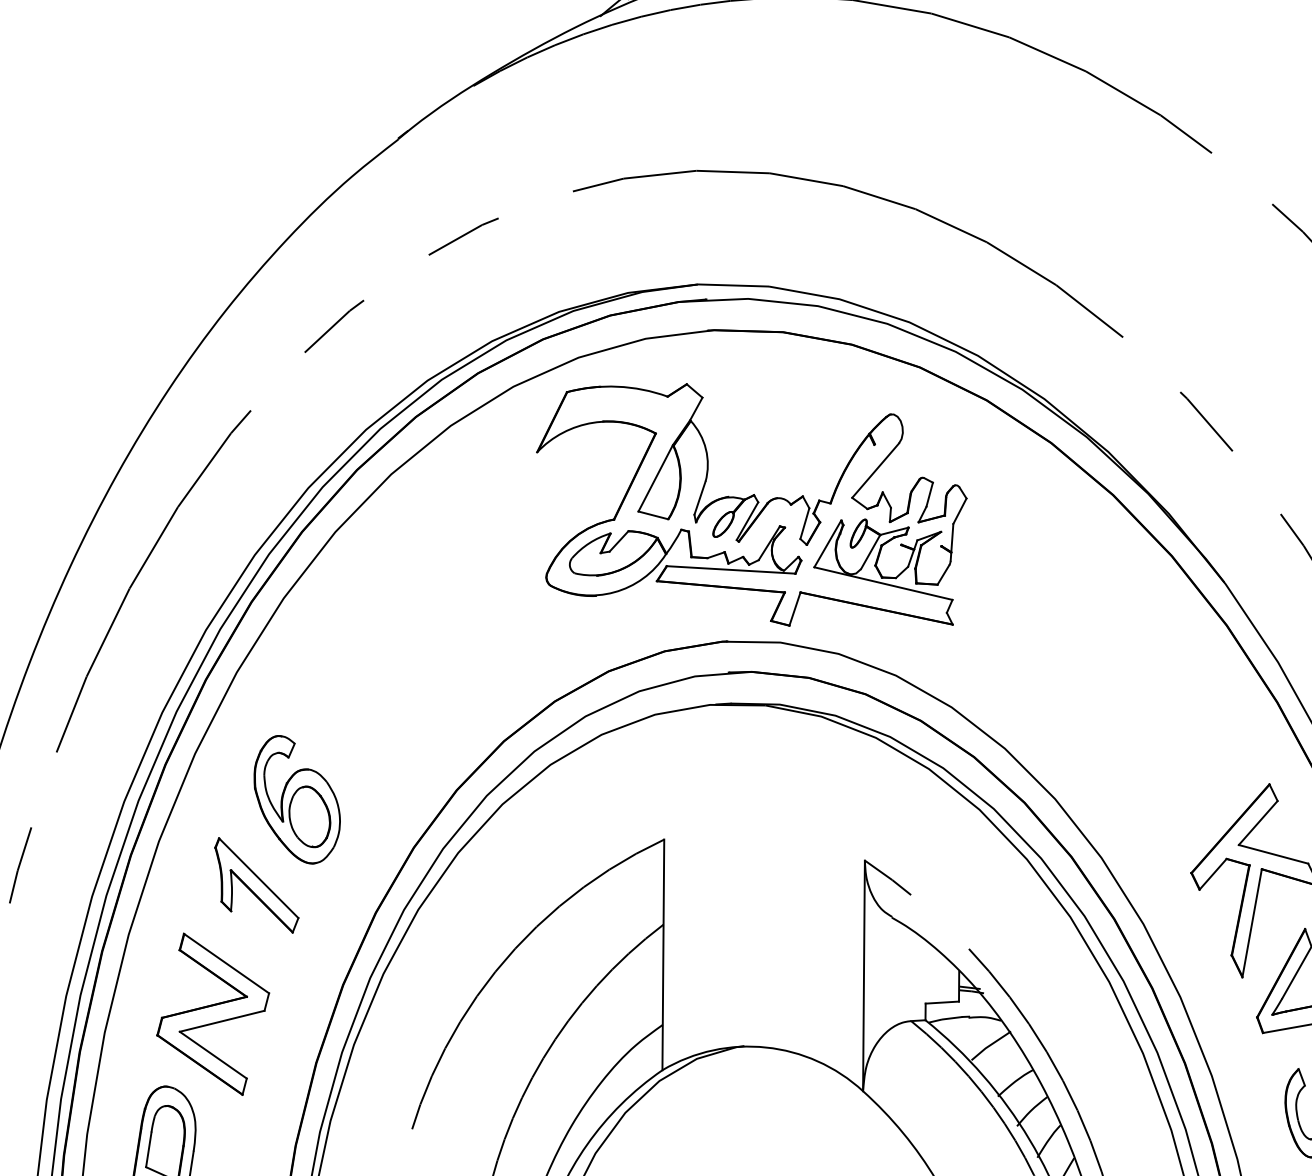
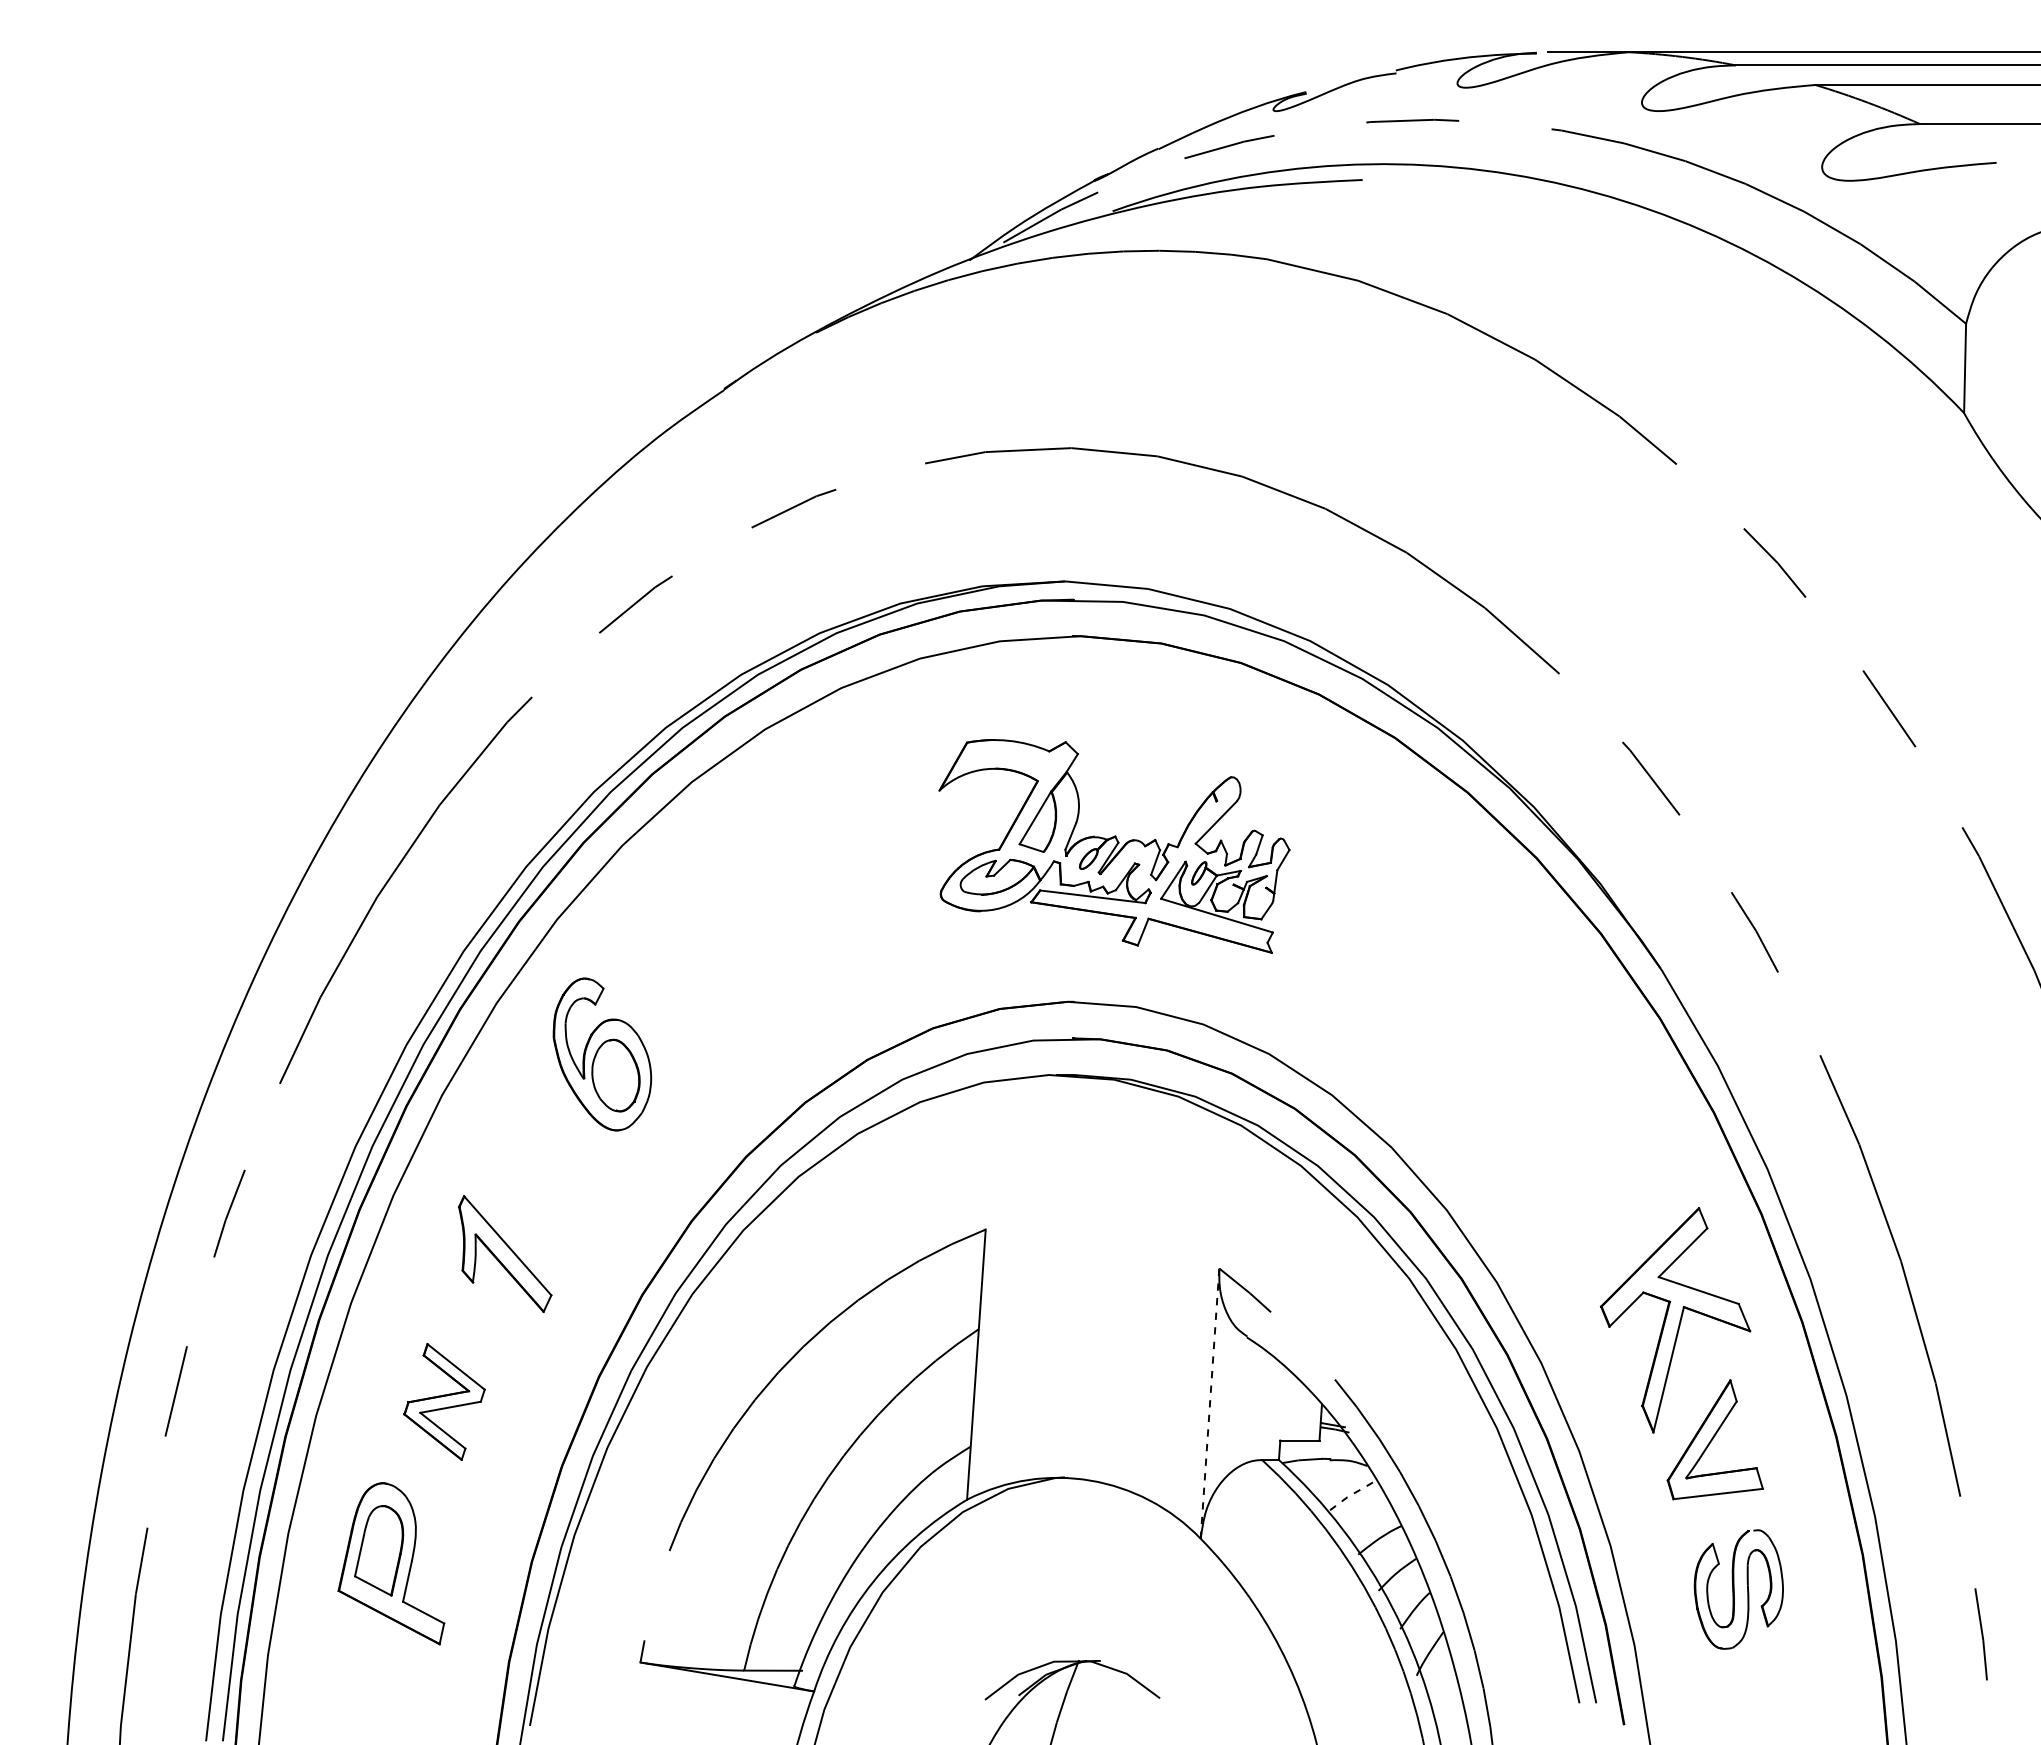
part: (753, 507) -> (1114, 846), size x0.7
part: (297, 799) -> (602, 1054), moved
line: (864, 975) -> (1210, 1403), solid -> dashed
part: (213, 1013) -> (444, 1401), size x0.6
line: (990, 1044) -> (1353, 1493), solid -> dashed

